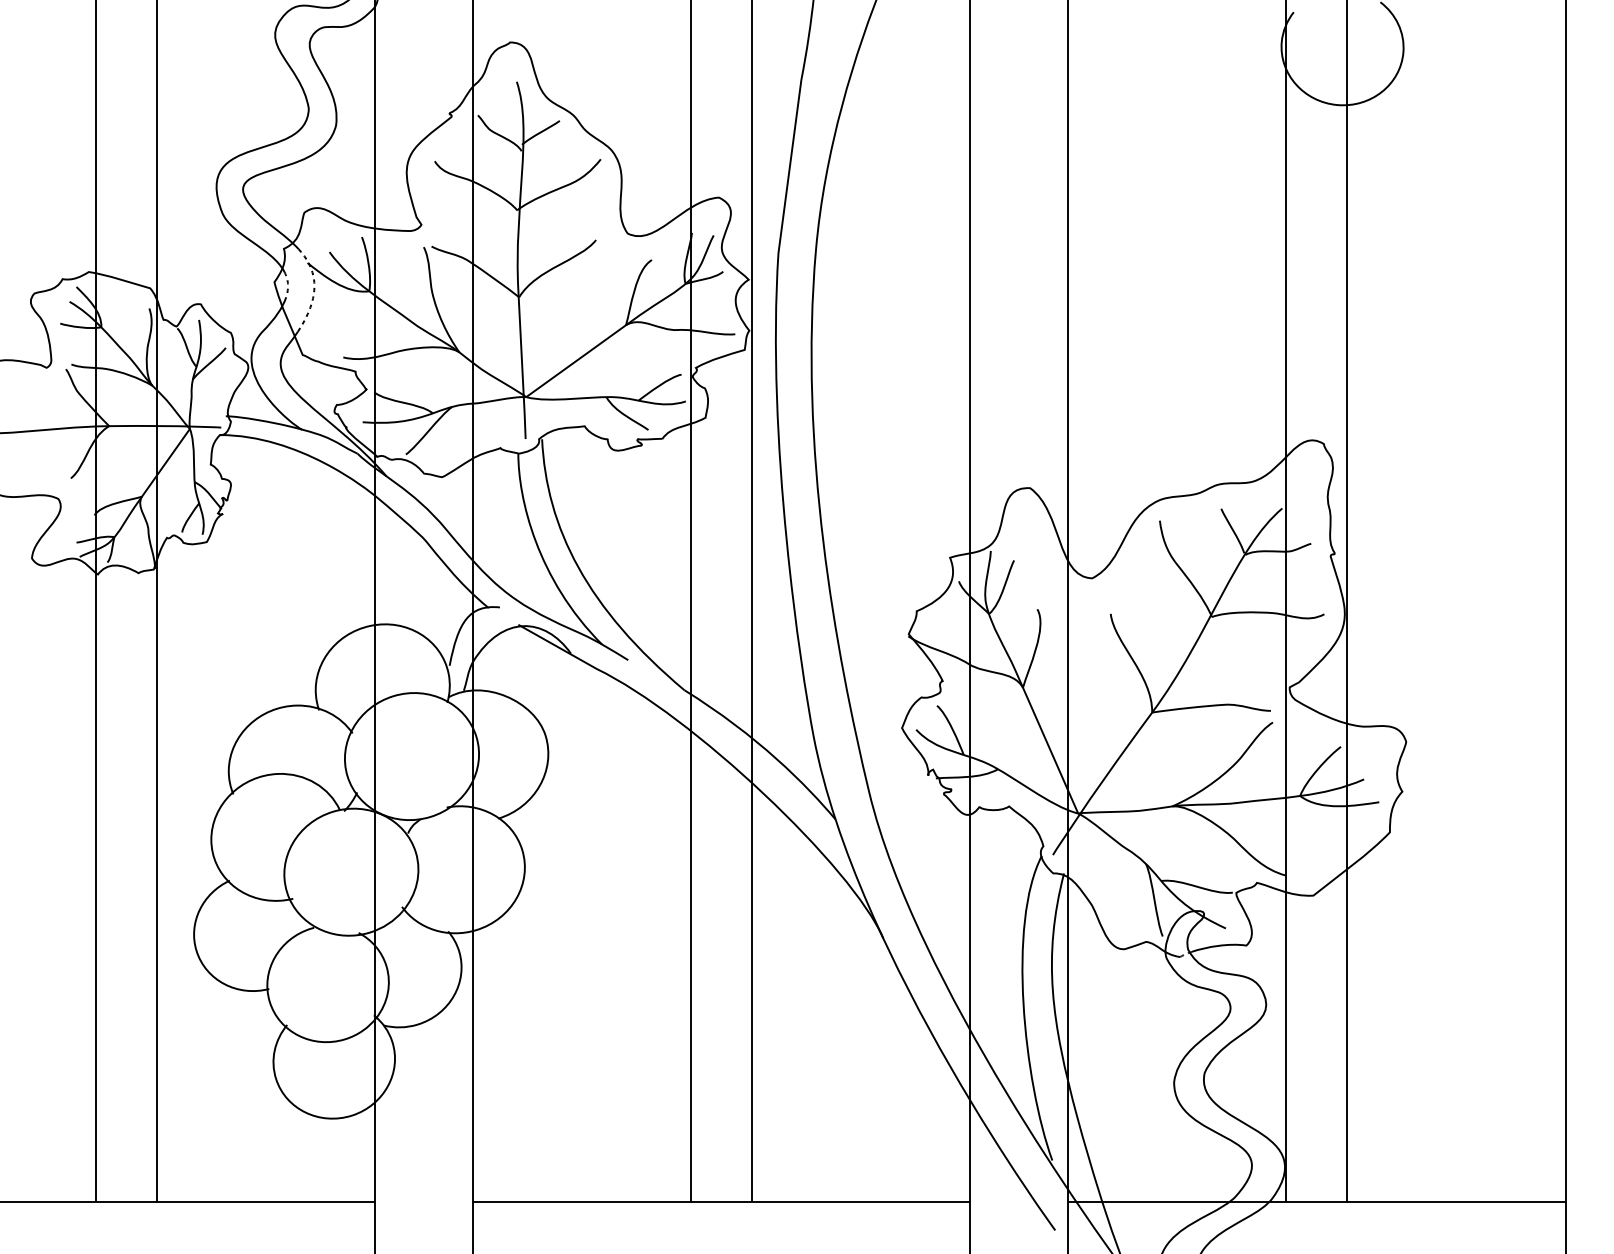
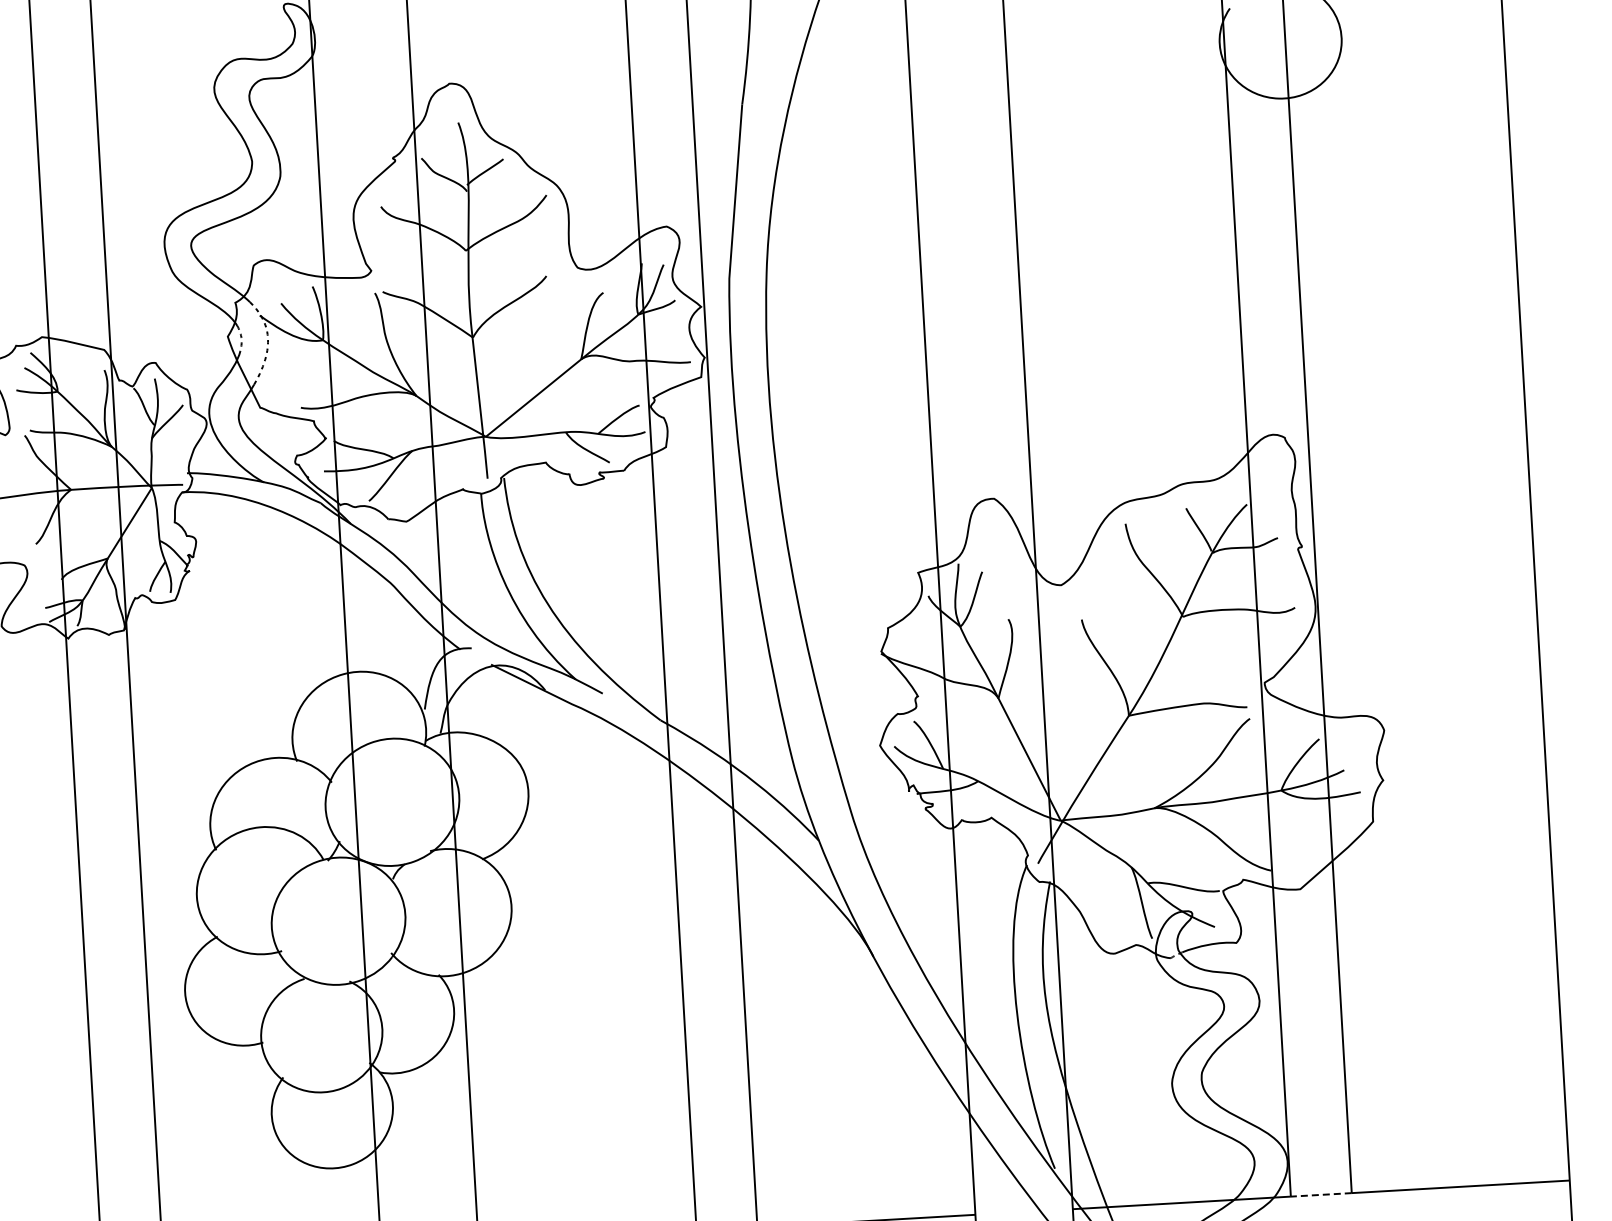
line: (1316, 1201) -> (1321, 1194), solid -> dashed

